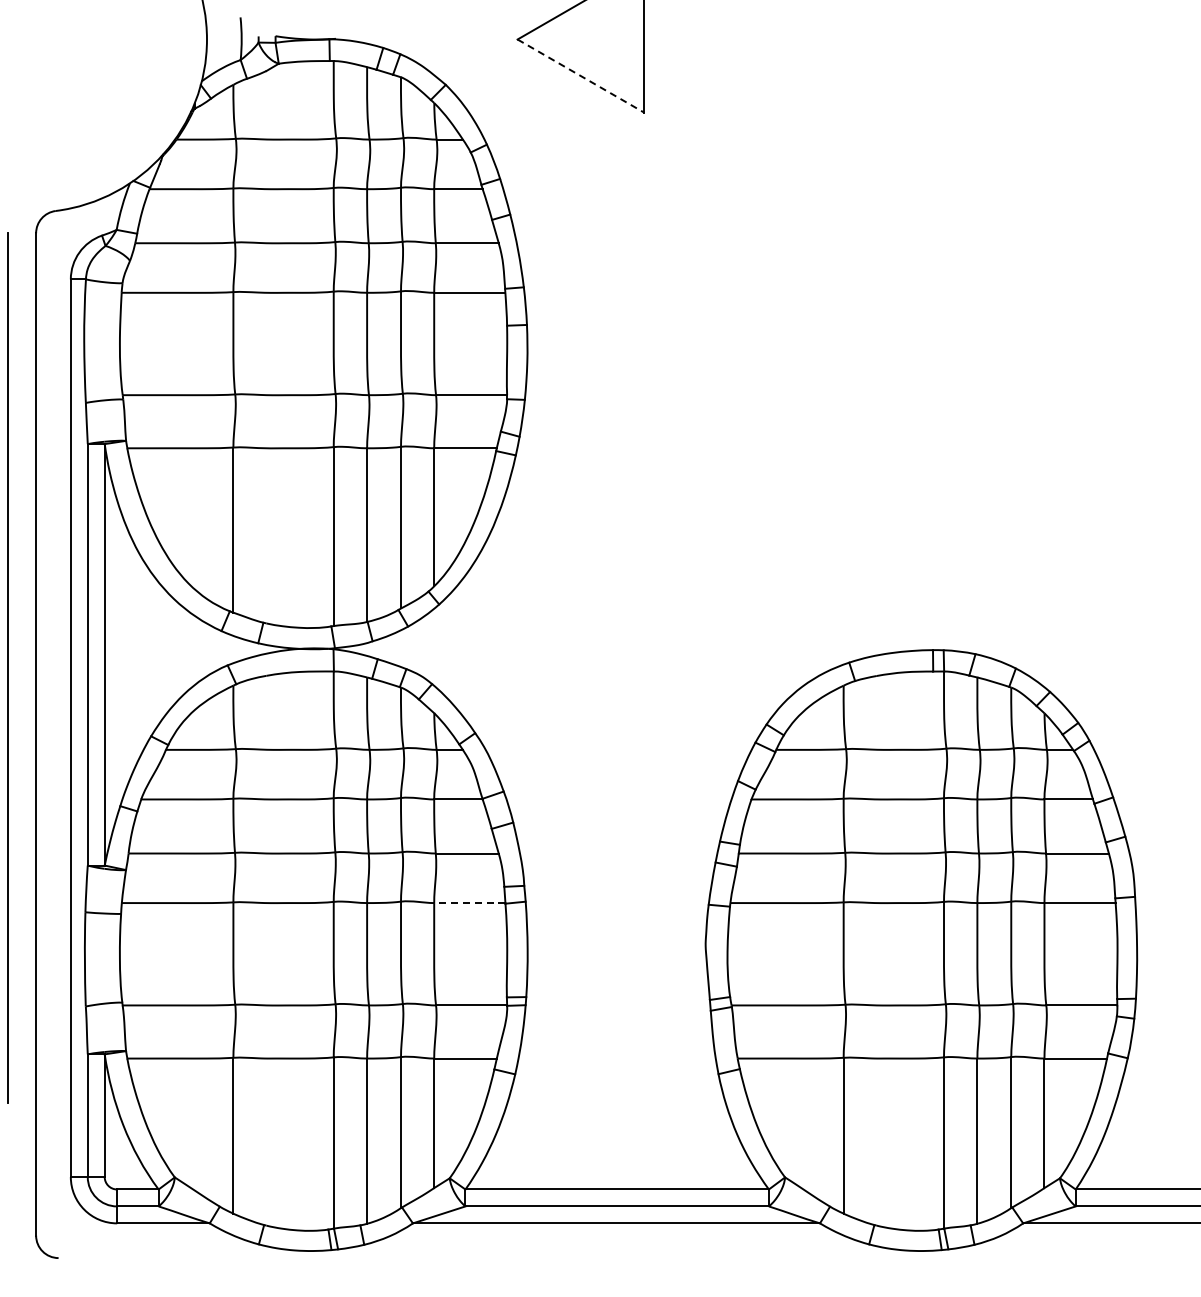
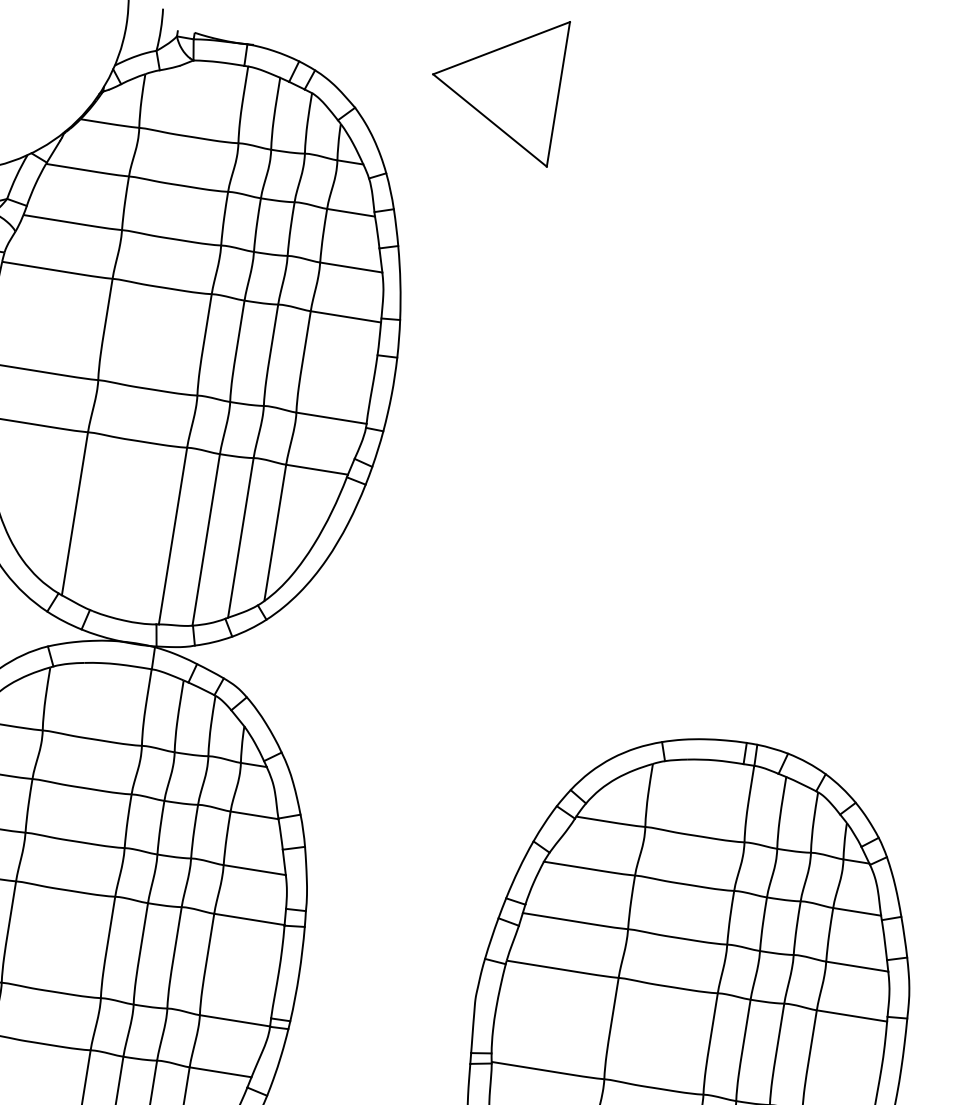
line: (581, 76) -> (490, 120), dashed -> solid
line: (469, 903) -> (249, 919), dashed -> solid

